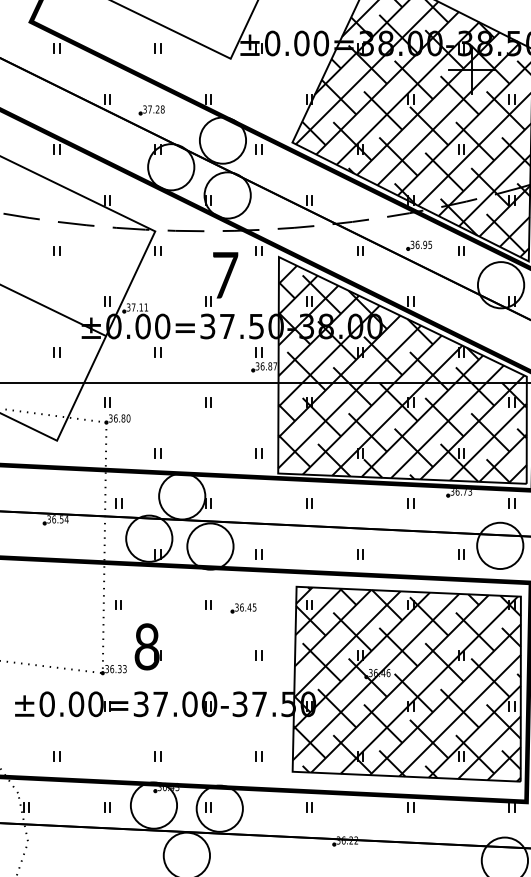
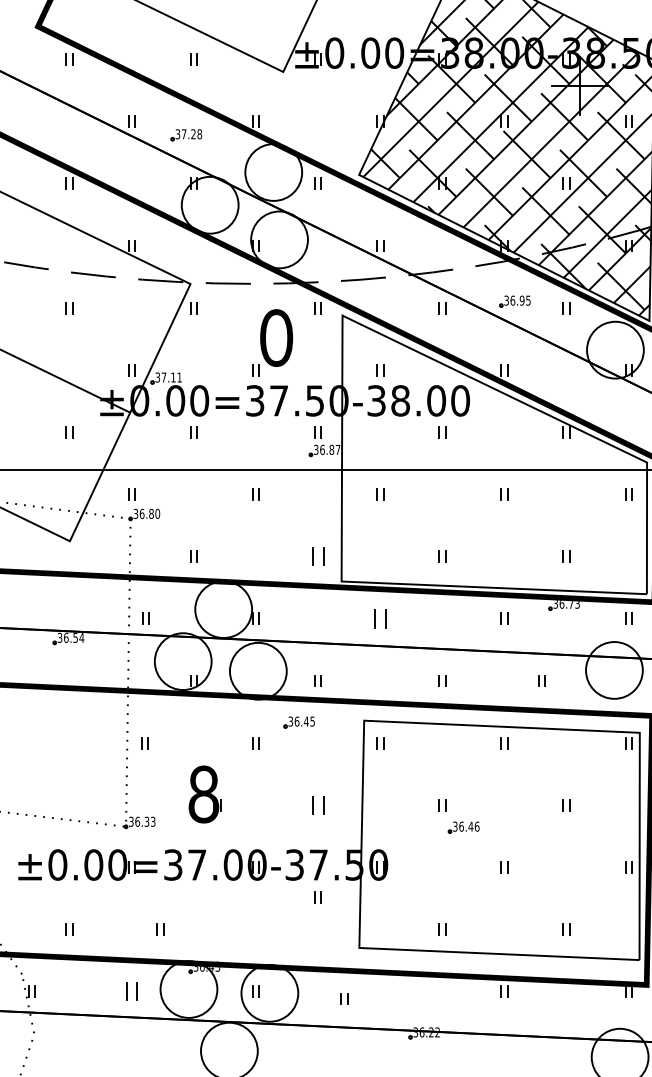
text: (225, 274) -> (276, 337), 7 -> 0
hatch: (402, 374) -> (494, 459), removed
part: (258, 453) -> (317, 556), size x1.6
part: (309, 503) -> (380, 618), size x1.6
part: (461, 554) -> (542, 681), moved
part: (243, 608) -> (298, 722), moved
part: (147, 646) -> (204, 794), moved
part: (258, 655) -> (317, 805), size x1.6
hatch: (406, 684) -> (499, 840), removed
part: (157, 756) -> (160, 929), moved
part: (258, 756) -> (317, 897), moved
part: (107, 807) -> (131, 991), size x1.6
part: (309, 807) -> (344, 999), moved

